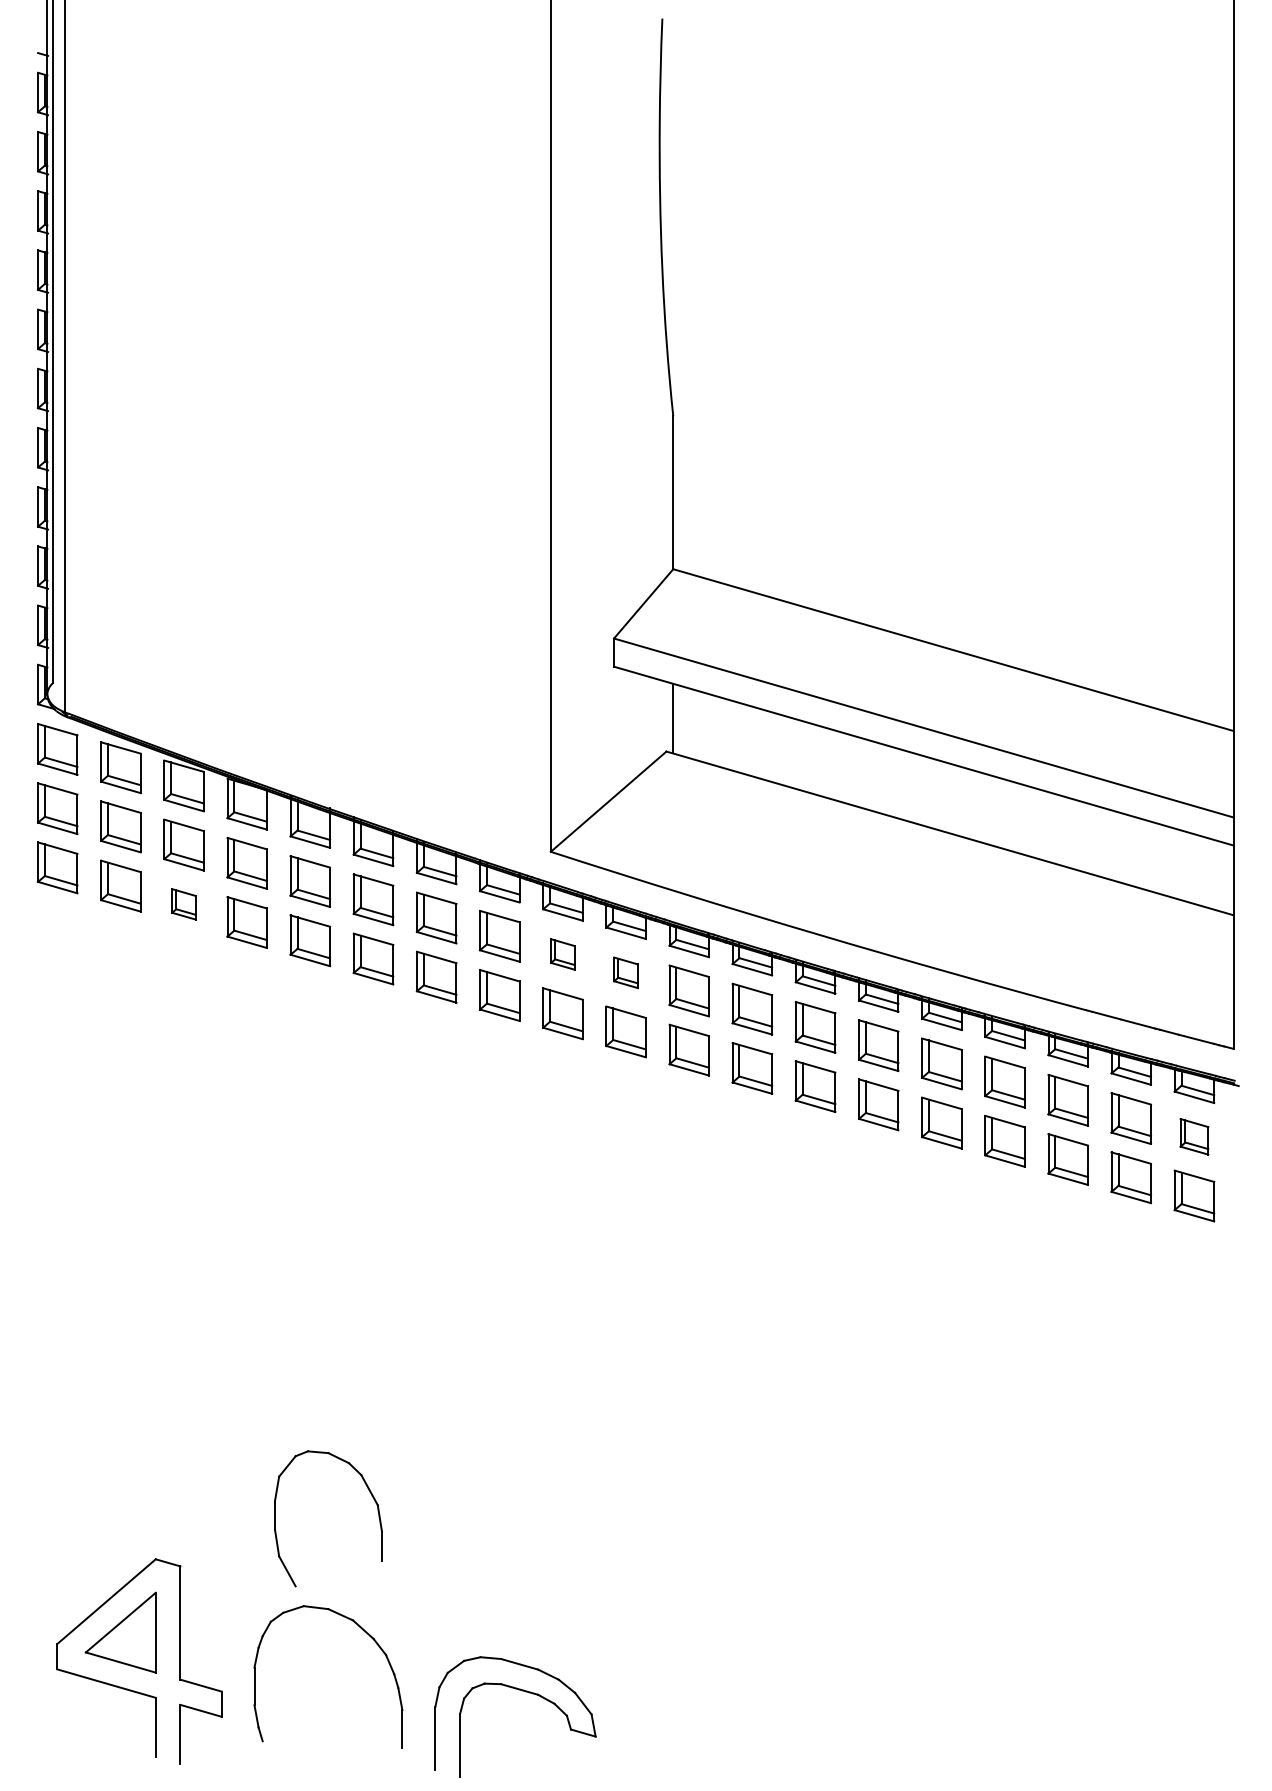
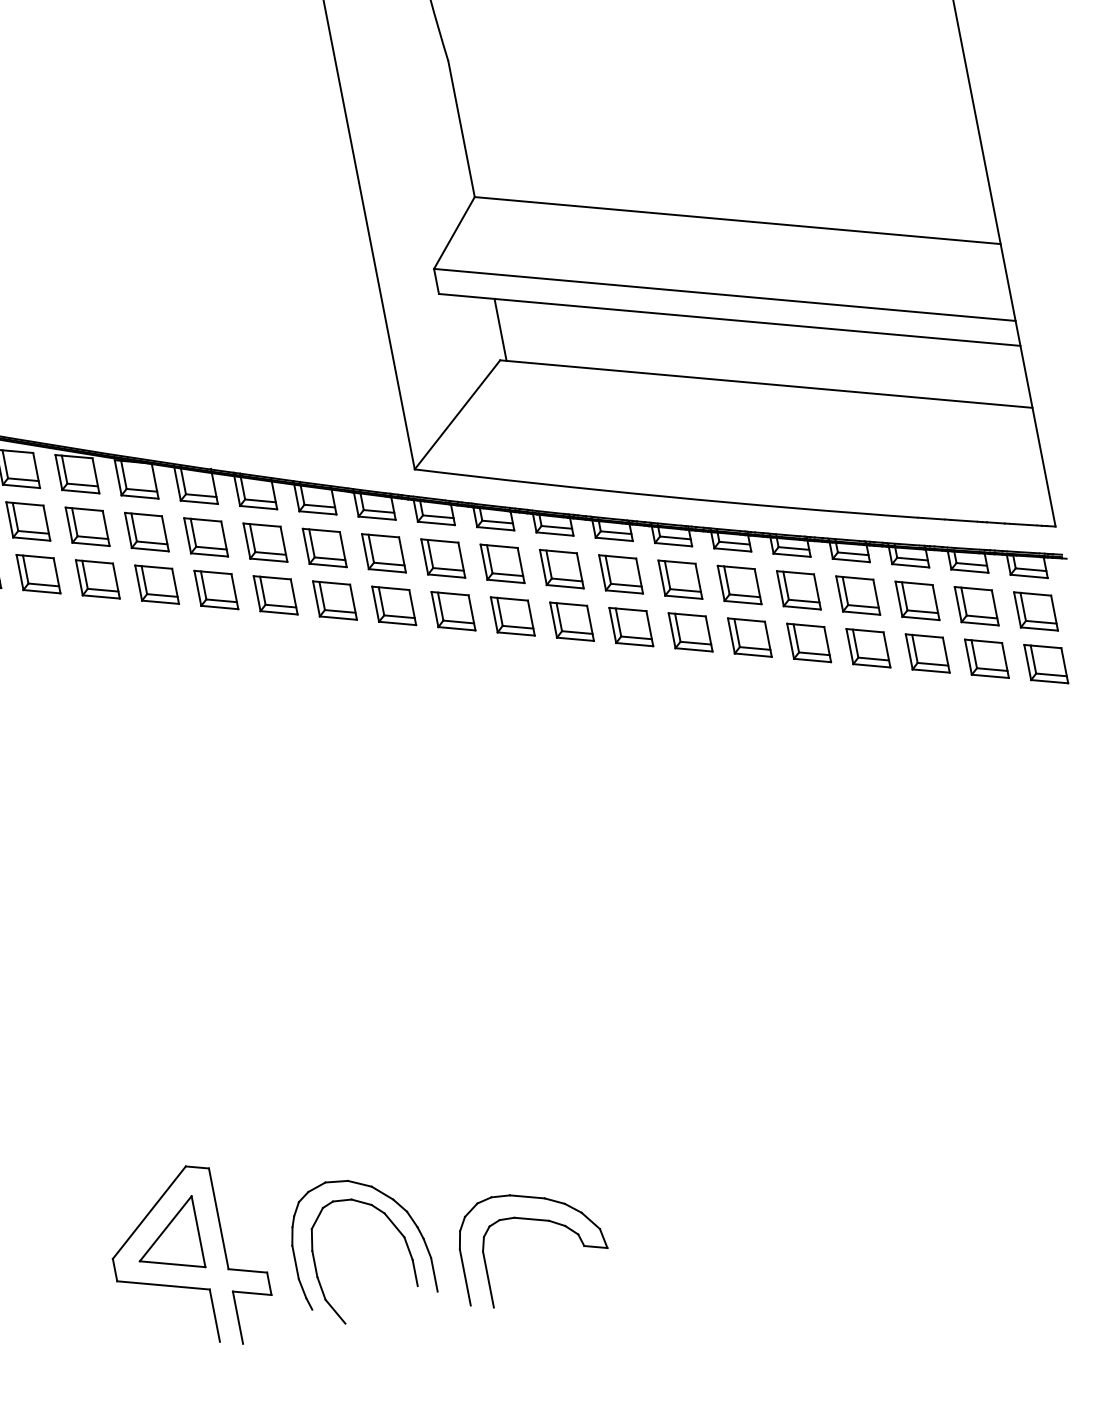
part: (183, 904) -> (97, 579), size x1.67
part: (562, 954) -> (442, 558), size x1.67
part: (625, 972) -> (501, 563), size x1.67
part: (1194, 1136) -> (1036, 611), size x1.43
part: (370, 1494) -> (396, 1229), moved

